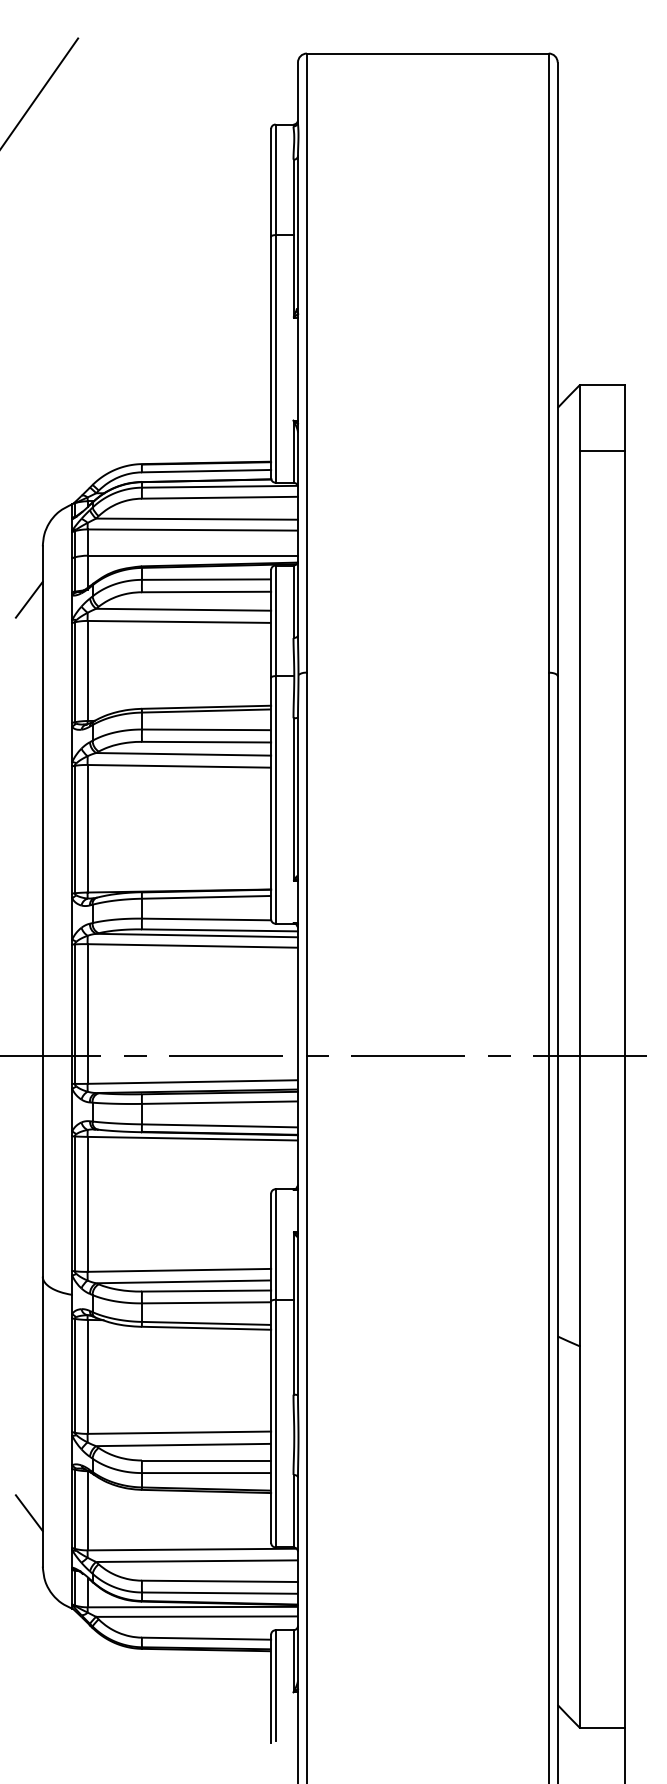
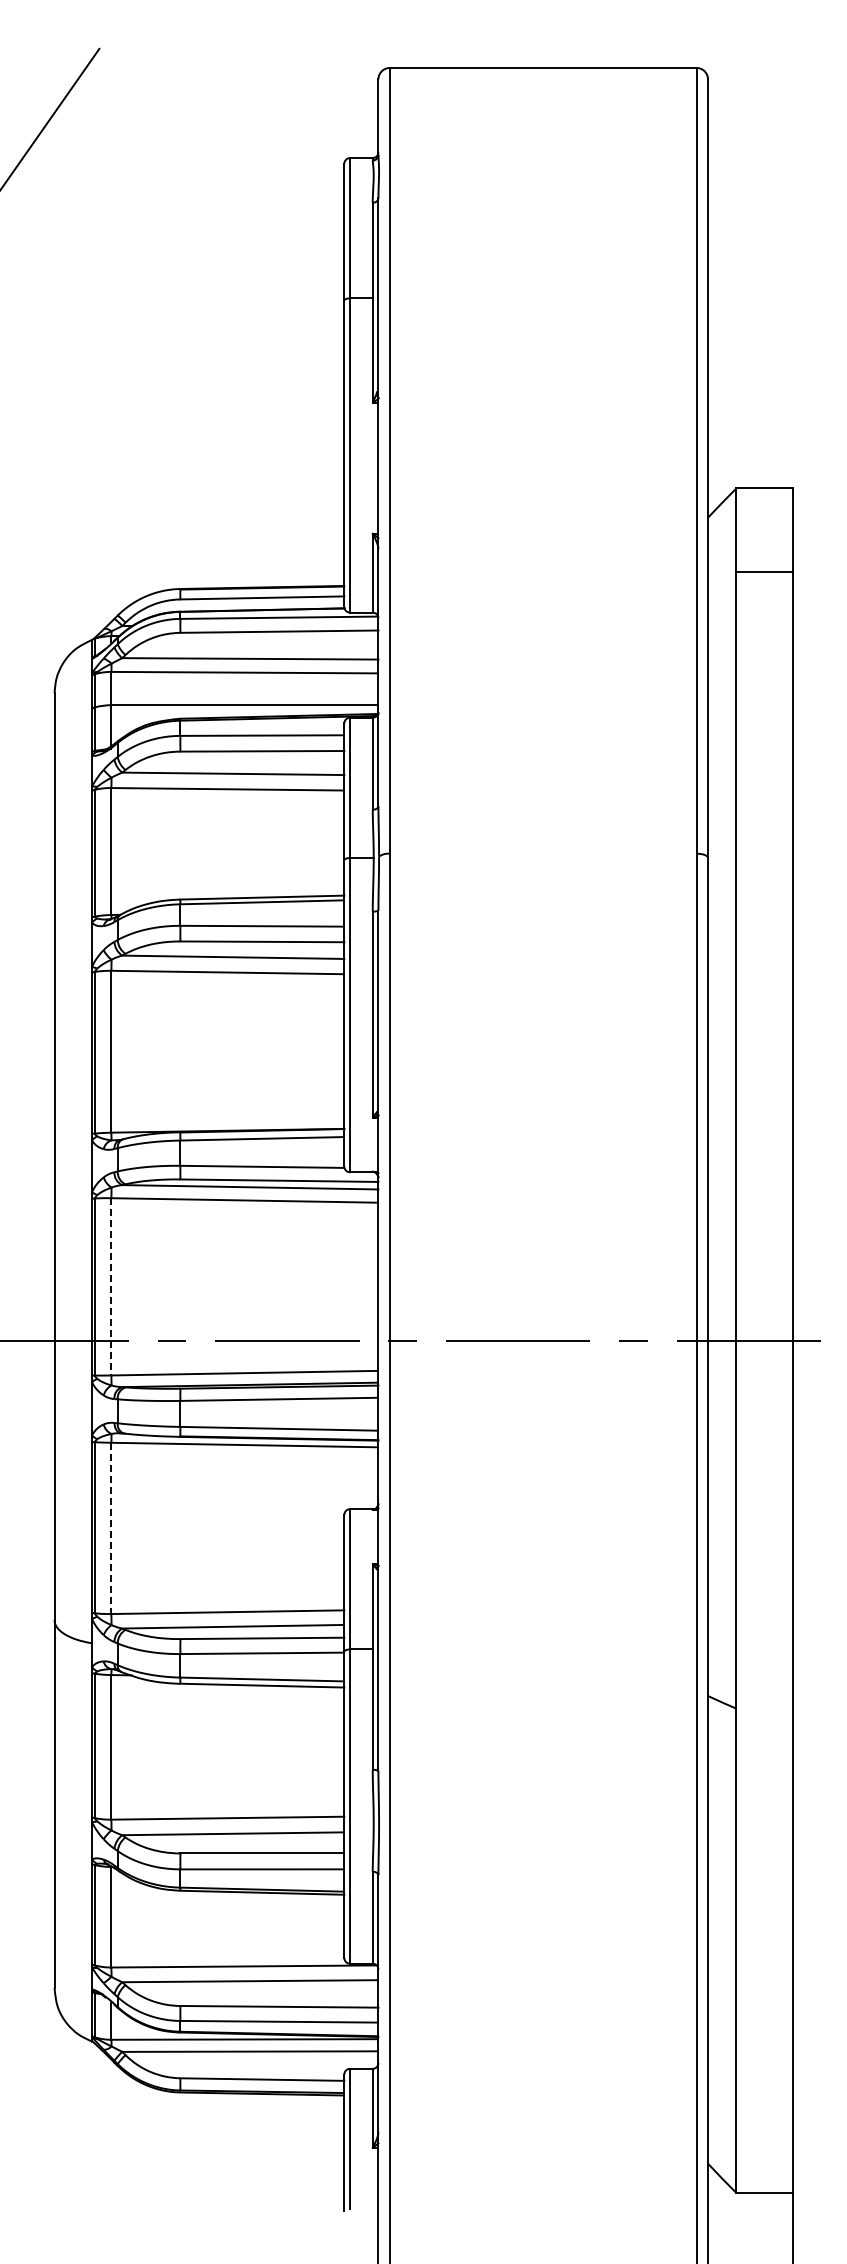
line: (29, 599) -> (37, 760), removed
line: (87, 1013) -> (111, 1286), solid -> dashed
line: (87, 1204) -> (111, 1528), solid -> dashed
line: (29, 1513) -> (37, 1920), removed

